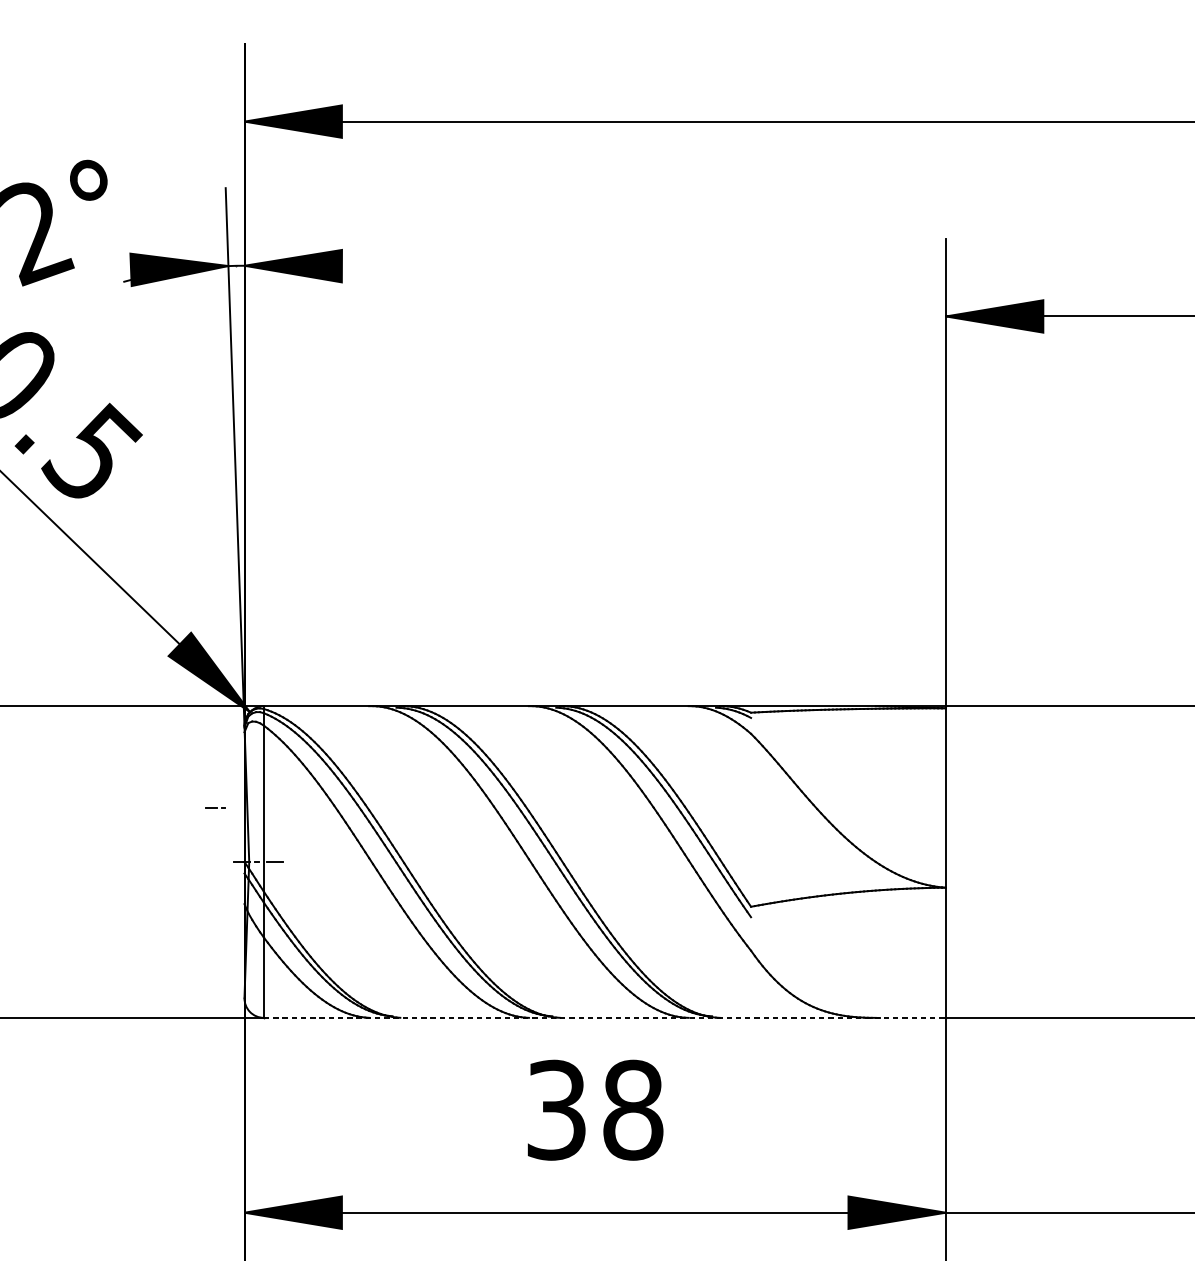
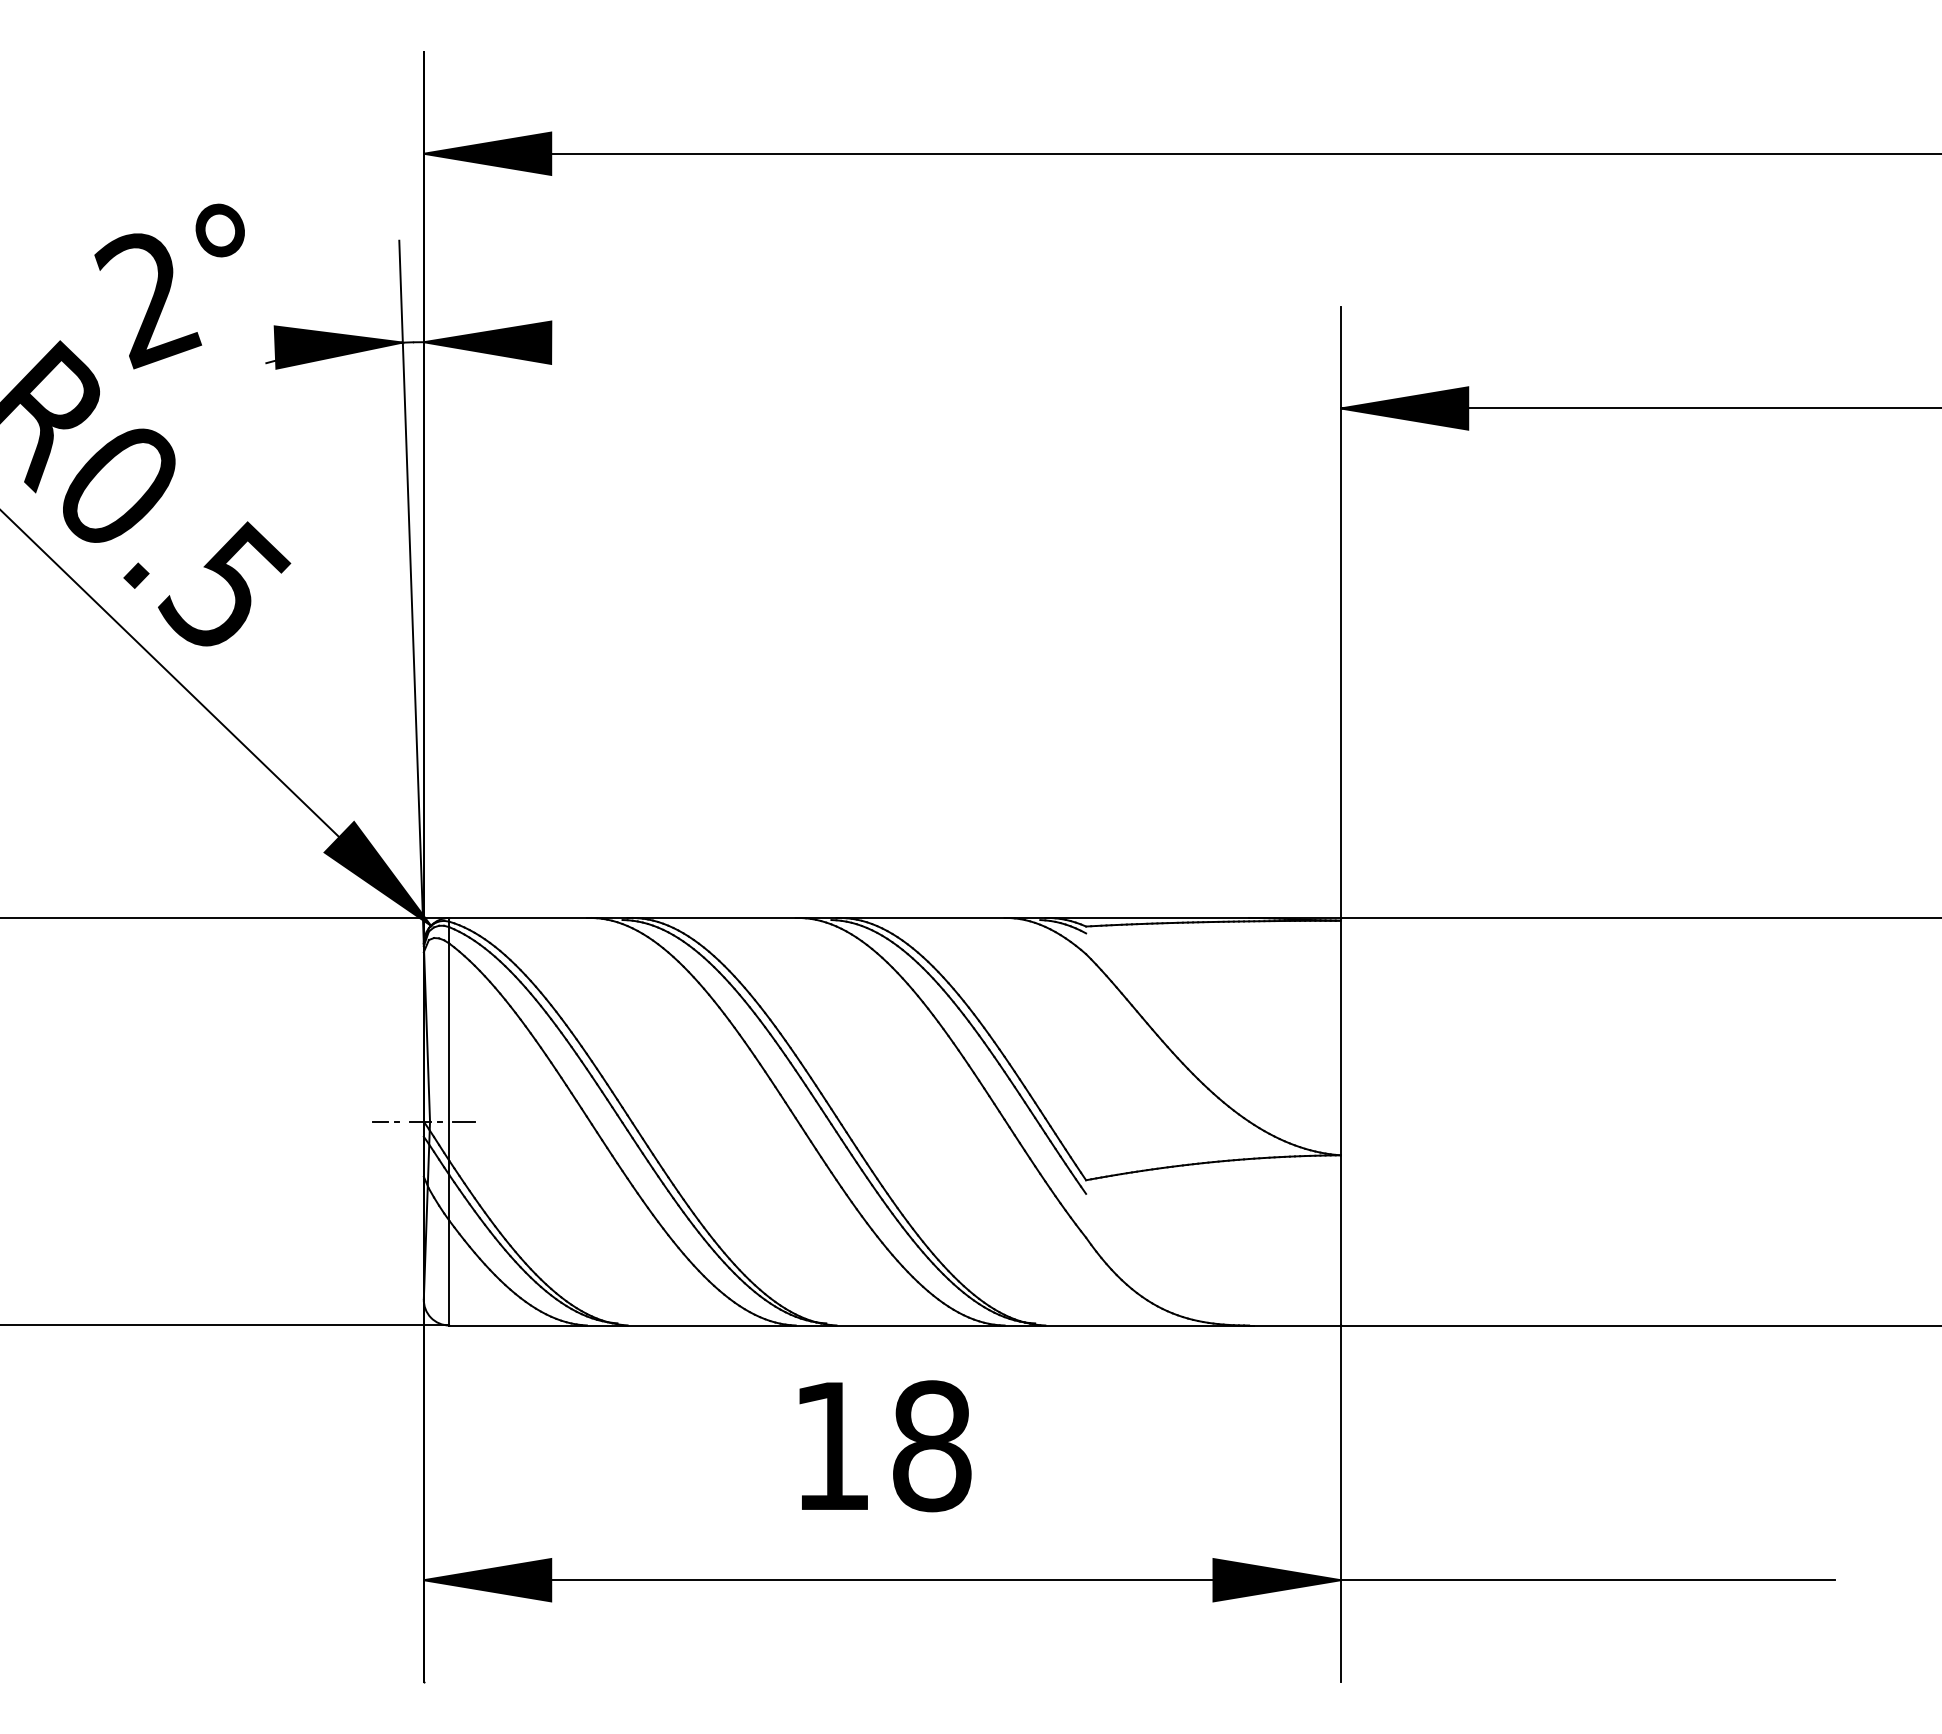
line: (215, 807) -> (385, 1121), moved
line: (605, 1017) -> (895, 1325), dashed -> solid
text: (556, 1110) -> (831, 1446), 38 -> 18

